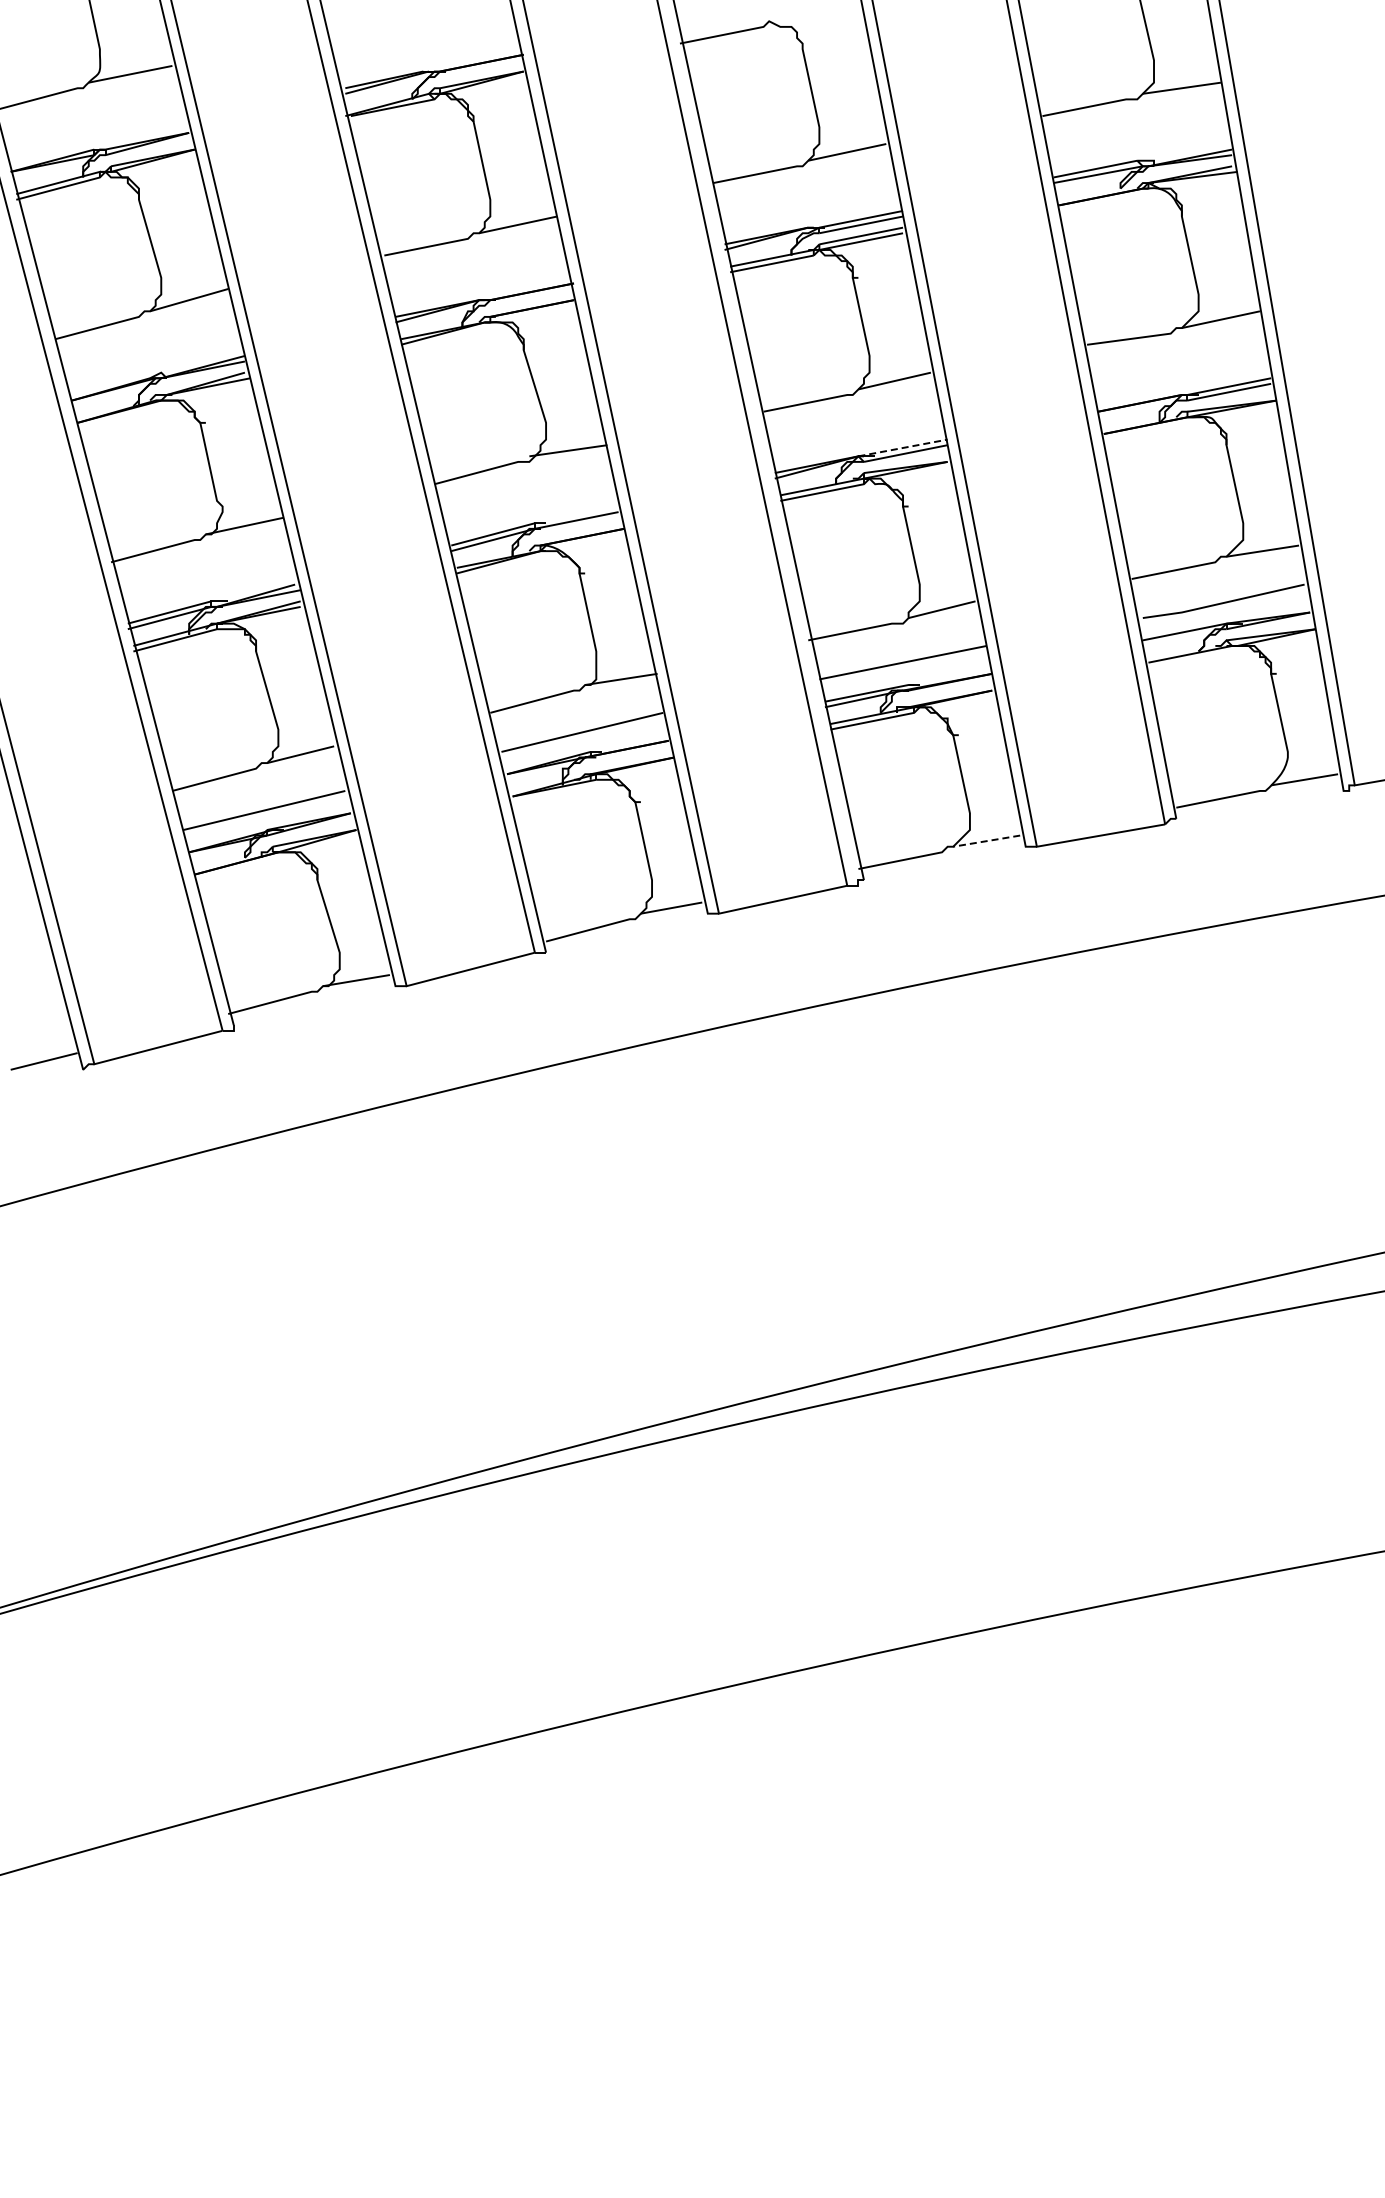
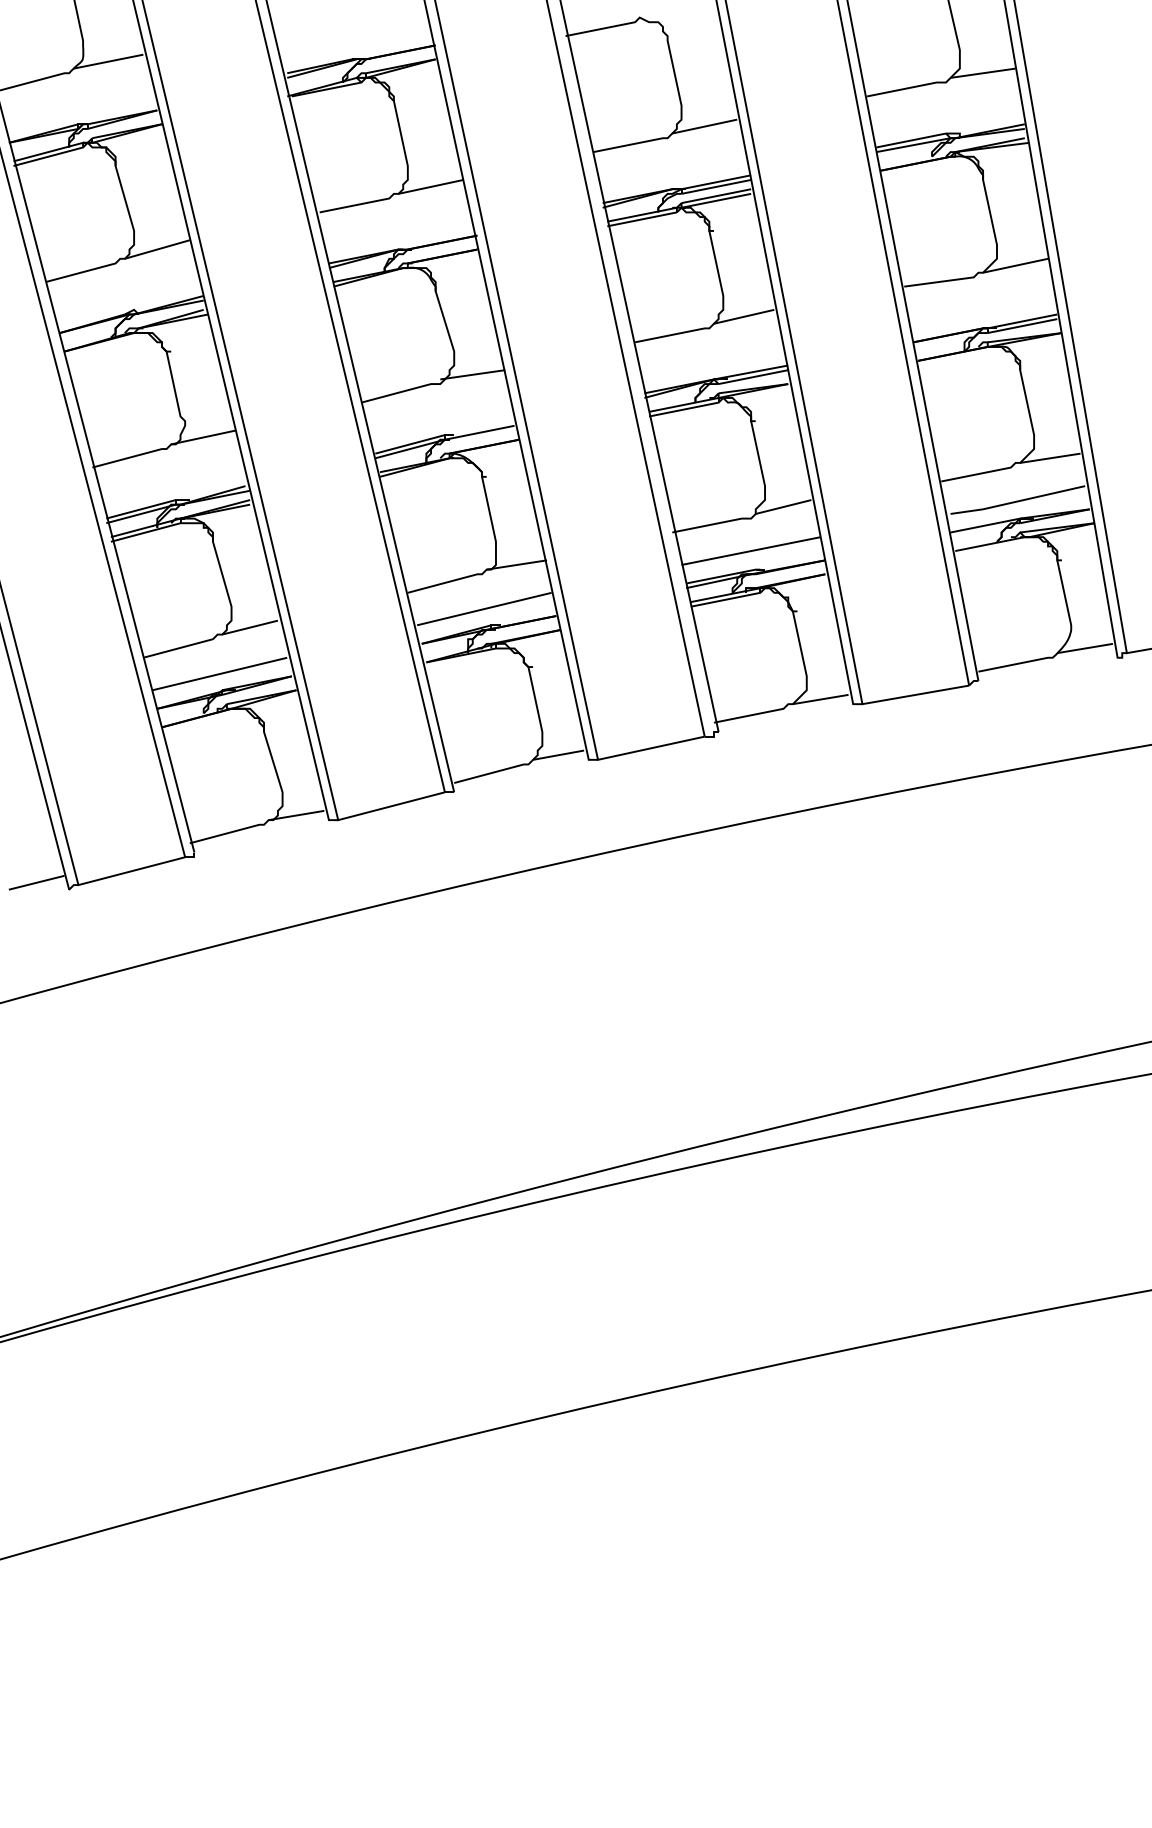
line: (903, 447) -> (751, 372), dashed -> solid
line: (986, 841) -> (820, 699), dashed -> solid

